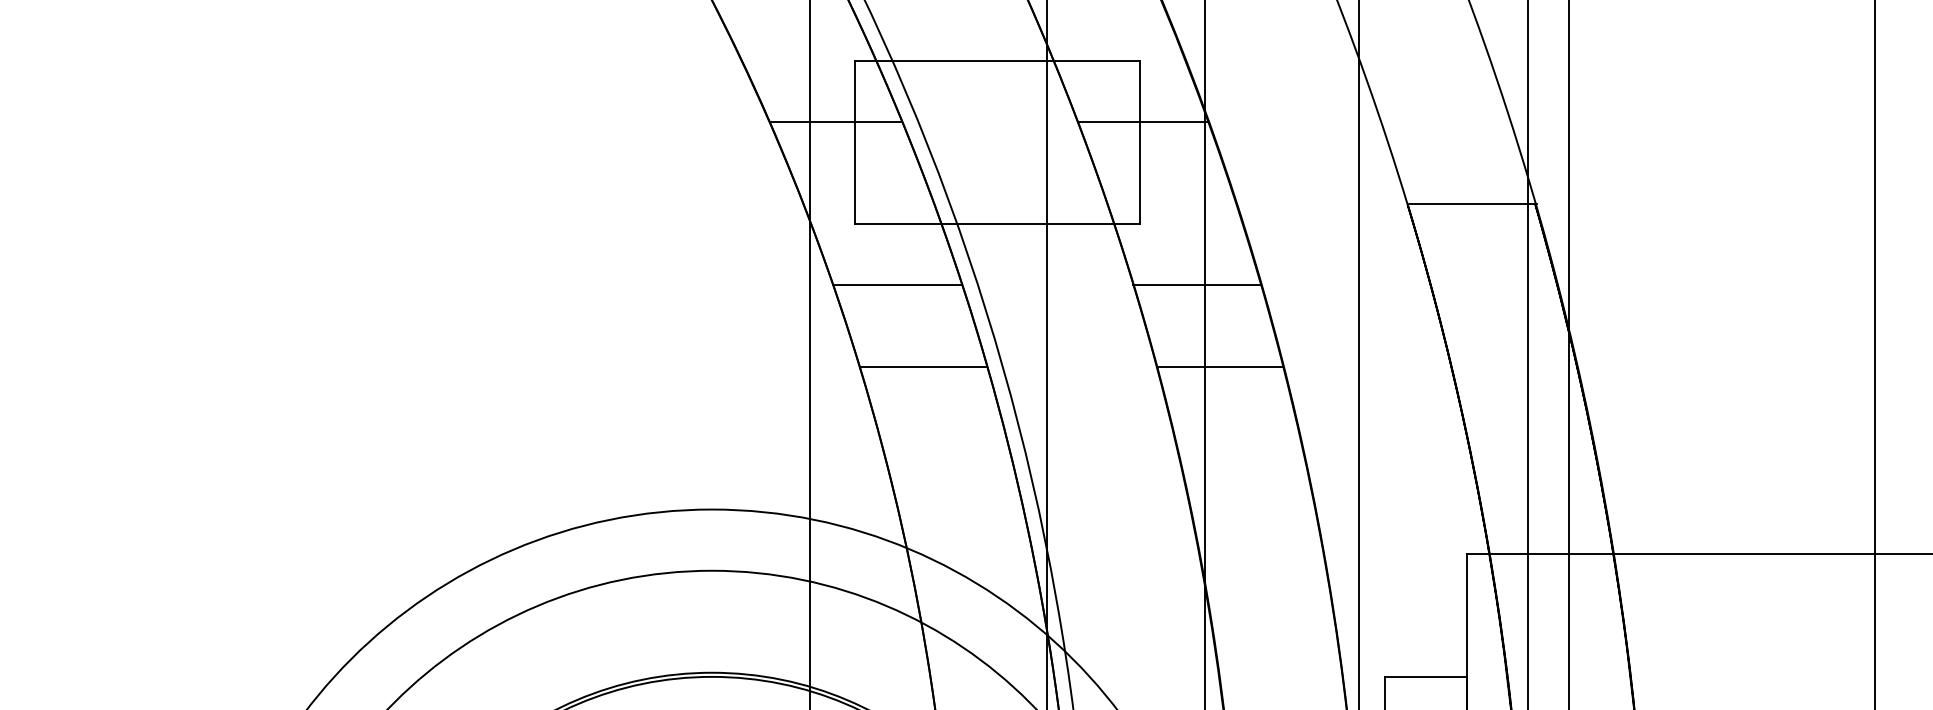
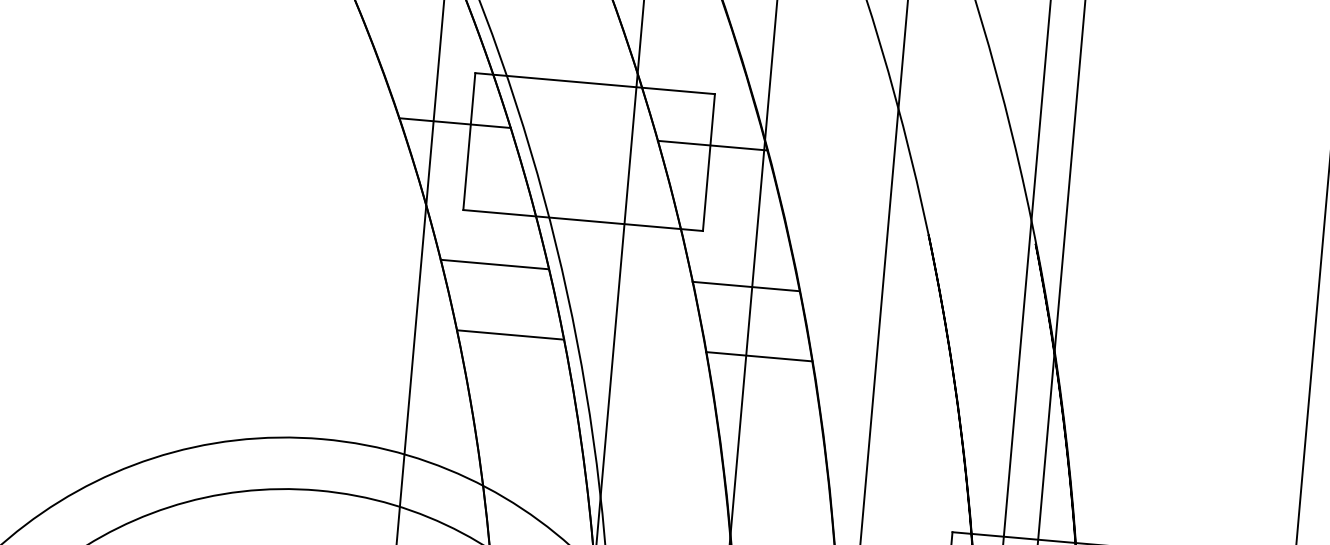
line: (1472, 203) -> (982, 238), removed

